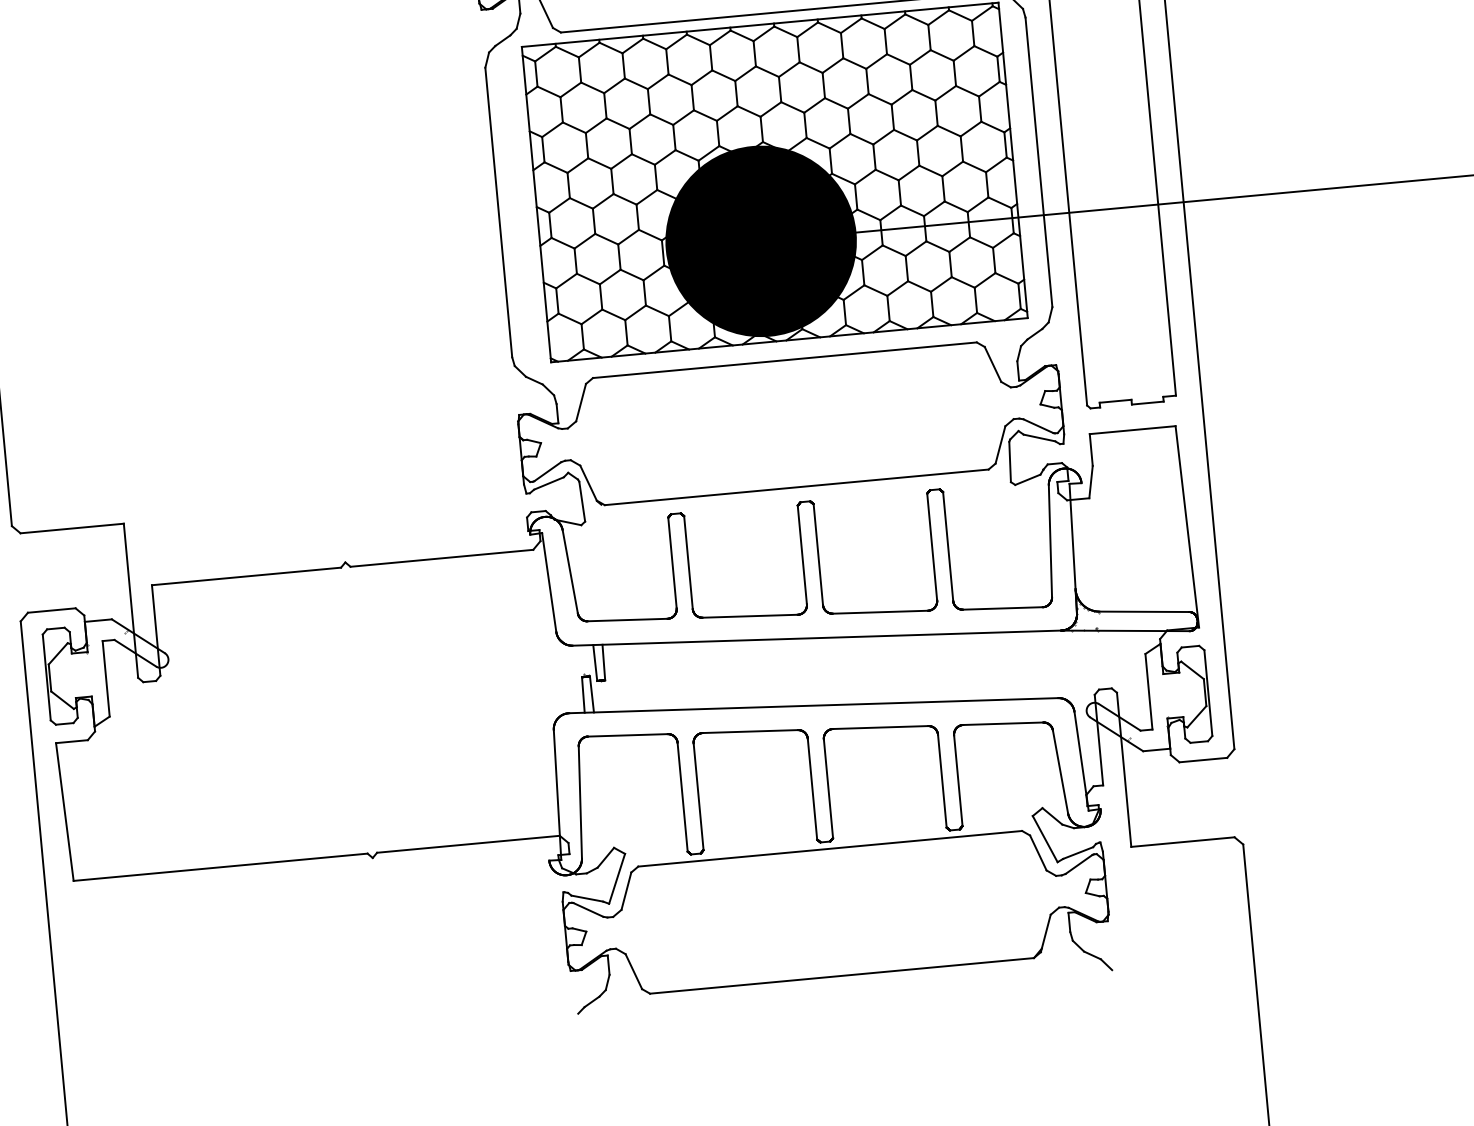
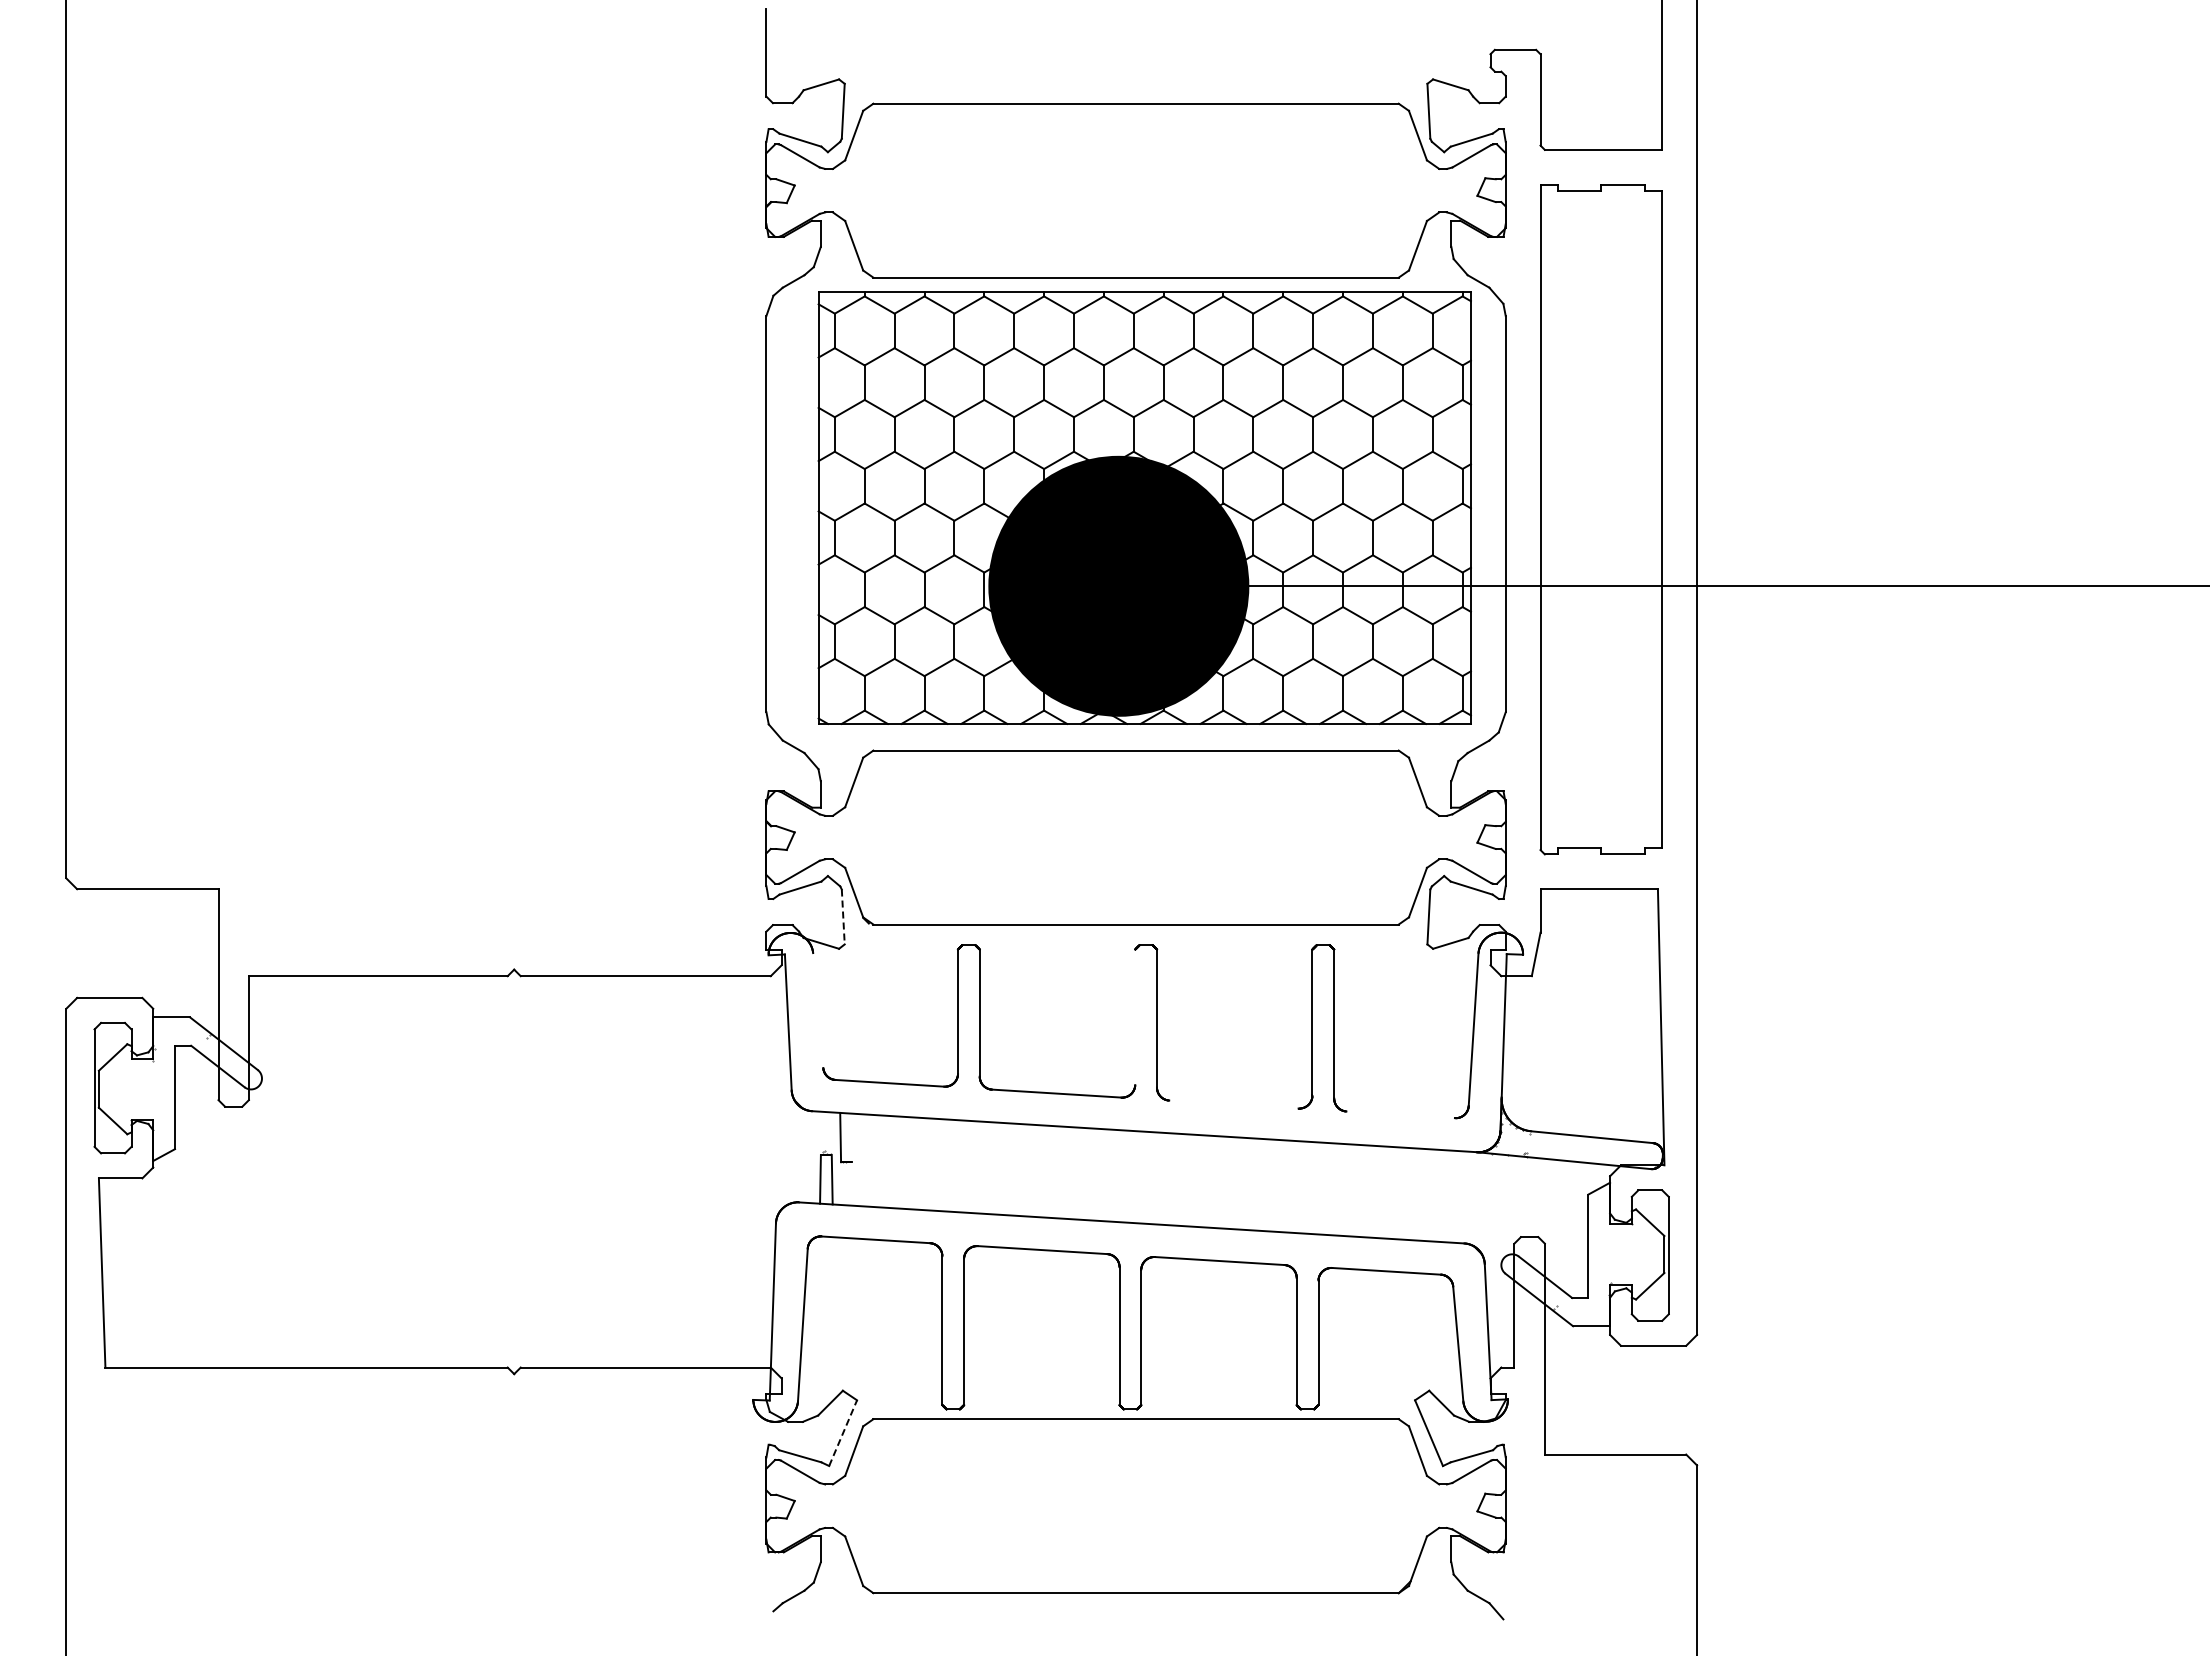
line: (582, 502) -> (843, 917), solid -> dashed
line: (802, 554) -> (1135, 1016), removed
line: (570, 571) -> (818, 1010), removed
line: (1002, 608) -> (1400, 1114), removed
line: (880, 612) -> (1233, 1104), removed
line: (603, 662) -> (851, 1137), removed
line: (617, 879) -> (843, 1433), solid -> dashed

